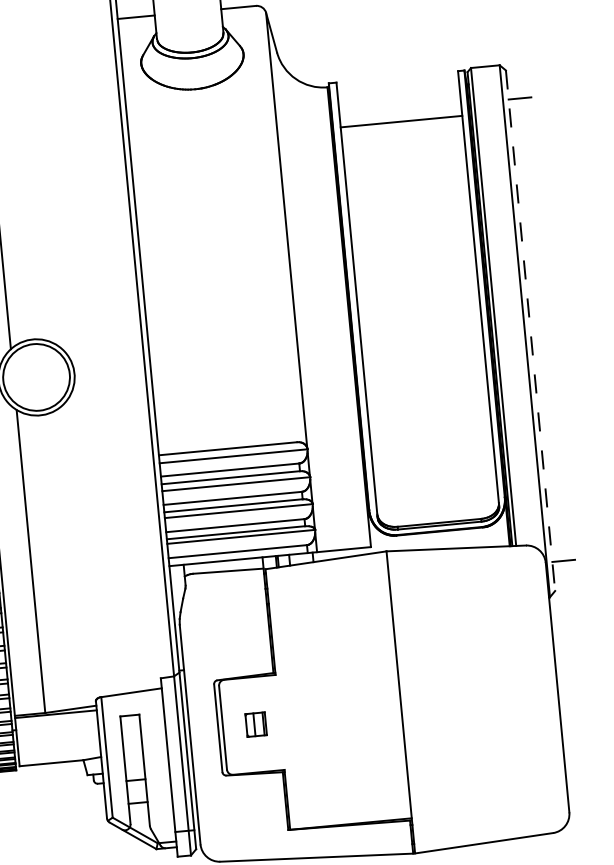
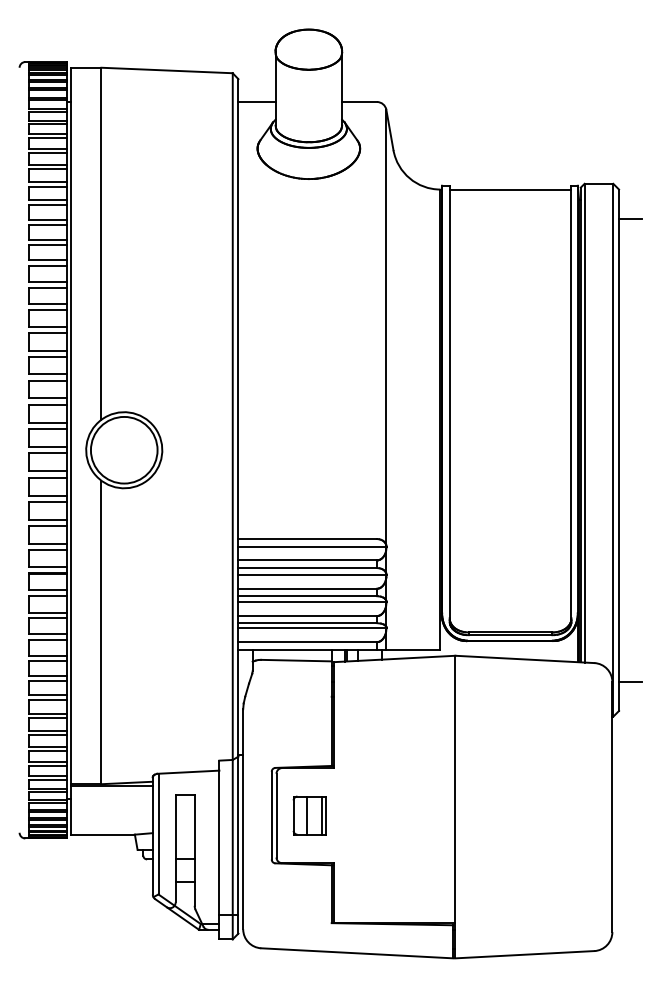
line: (401, 121) -> (510, 189), moved
line: (531, 330) -> (619, 450), dashed -> solid
part: (255, 724) -> (309, 815), size x1.67

